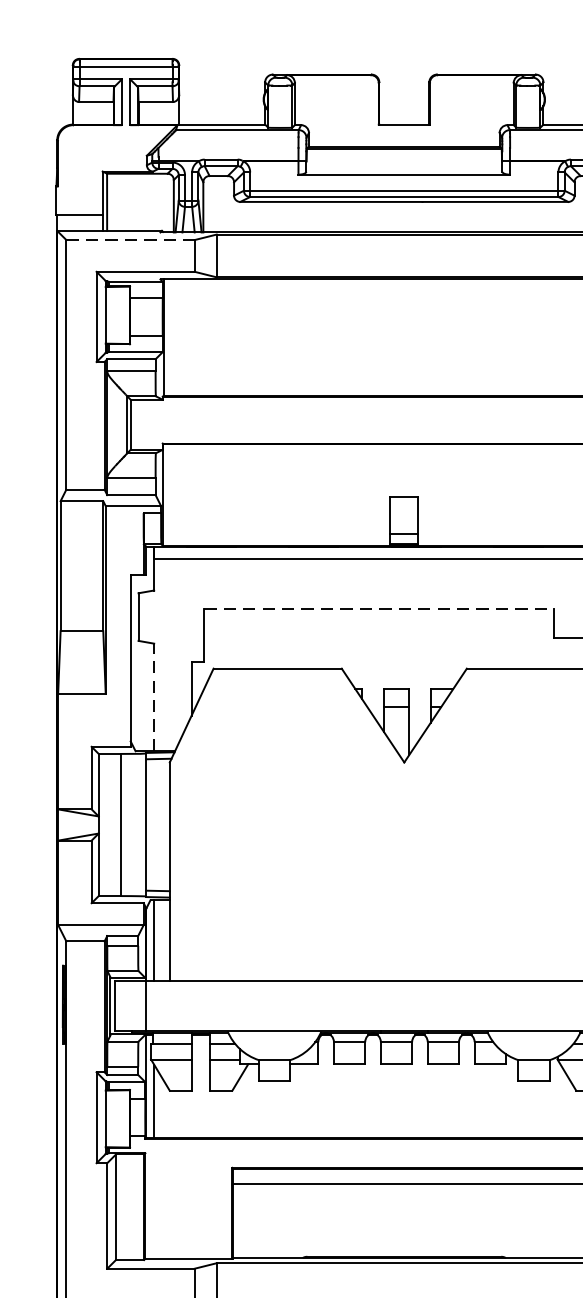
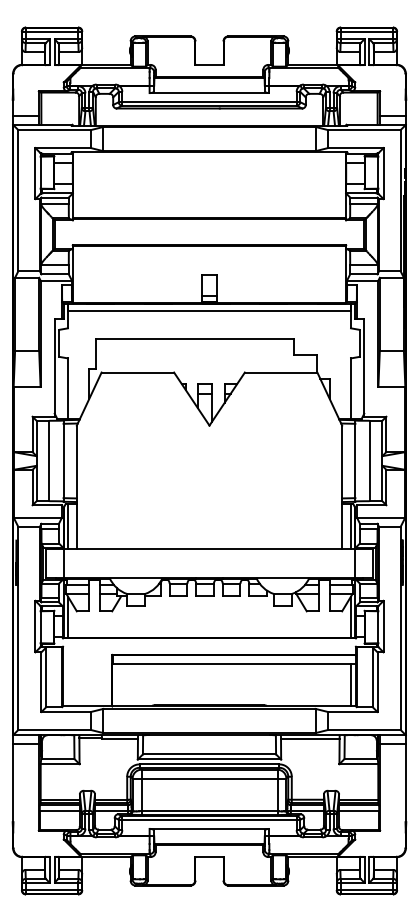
line: (132, 240) -> (55, 130), dashed -> solid
line: (379, 608) -> (195, 338), dashed -> solid
line: (155, 696) -> (68, 388), dashed -> solid

